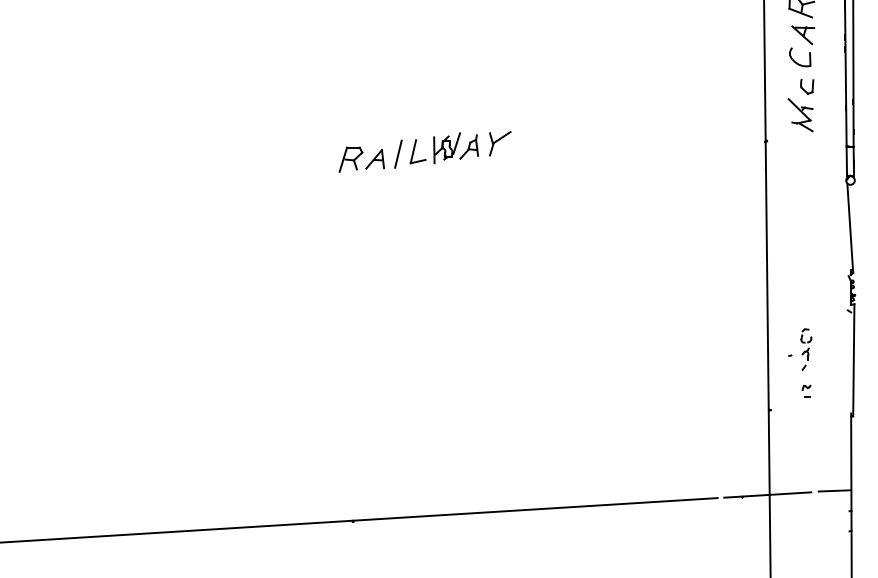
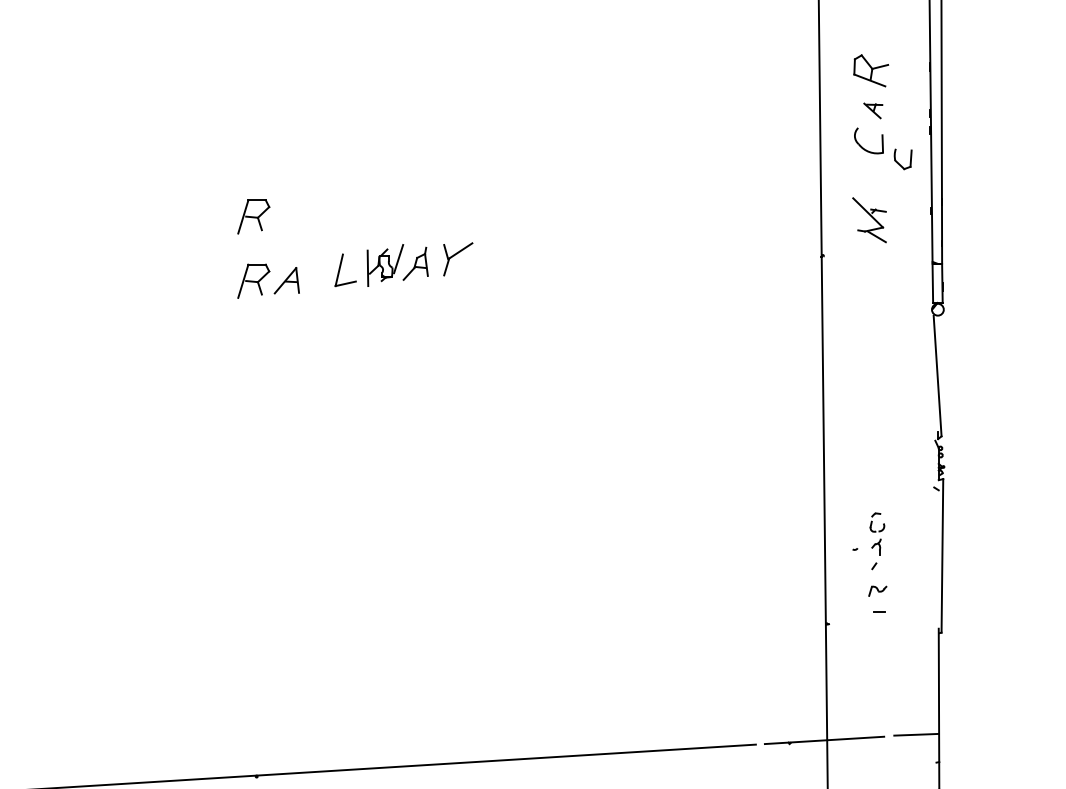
part: (803, 35) -> (873, 111), size x0.6
part: (807, 86) -> (903, 159), moved
part: (350, 112) -> (253, 216), added
line: (398, 153) -> (318, 272), removed
part: (806, 390) -> (877, 597), size x1.6

